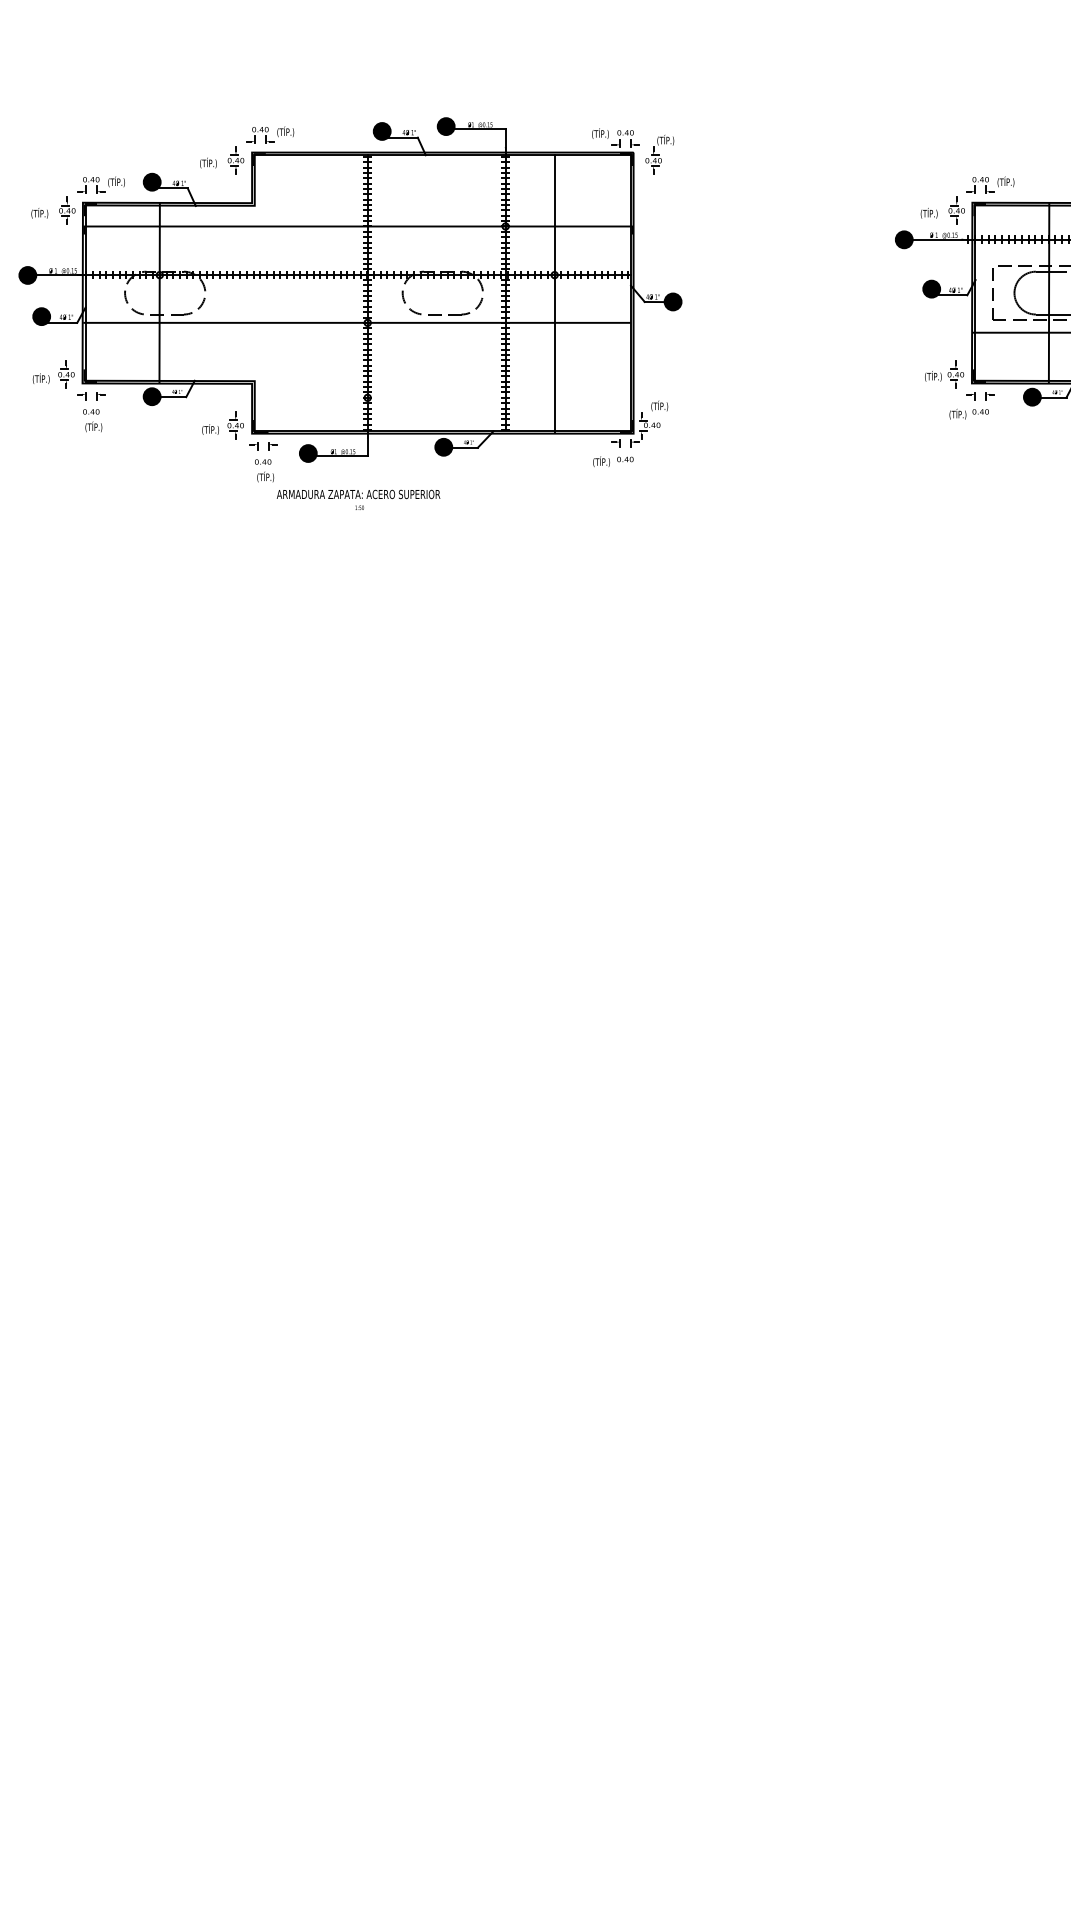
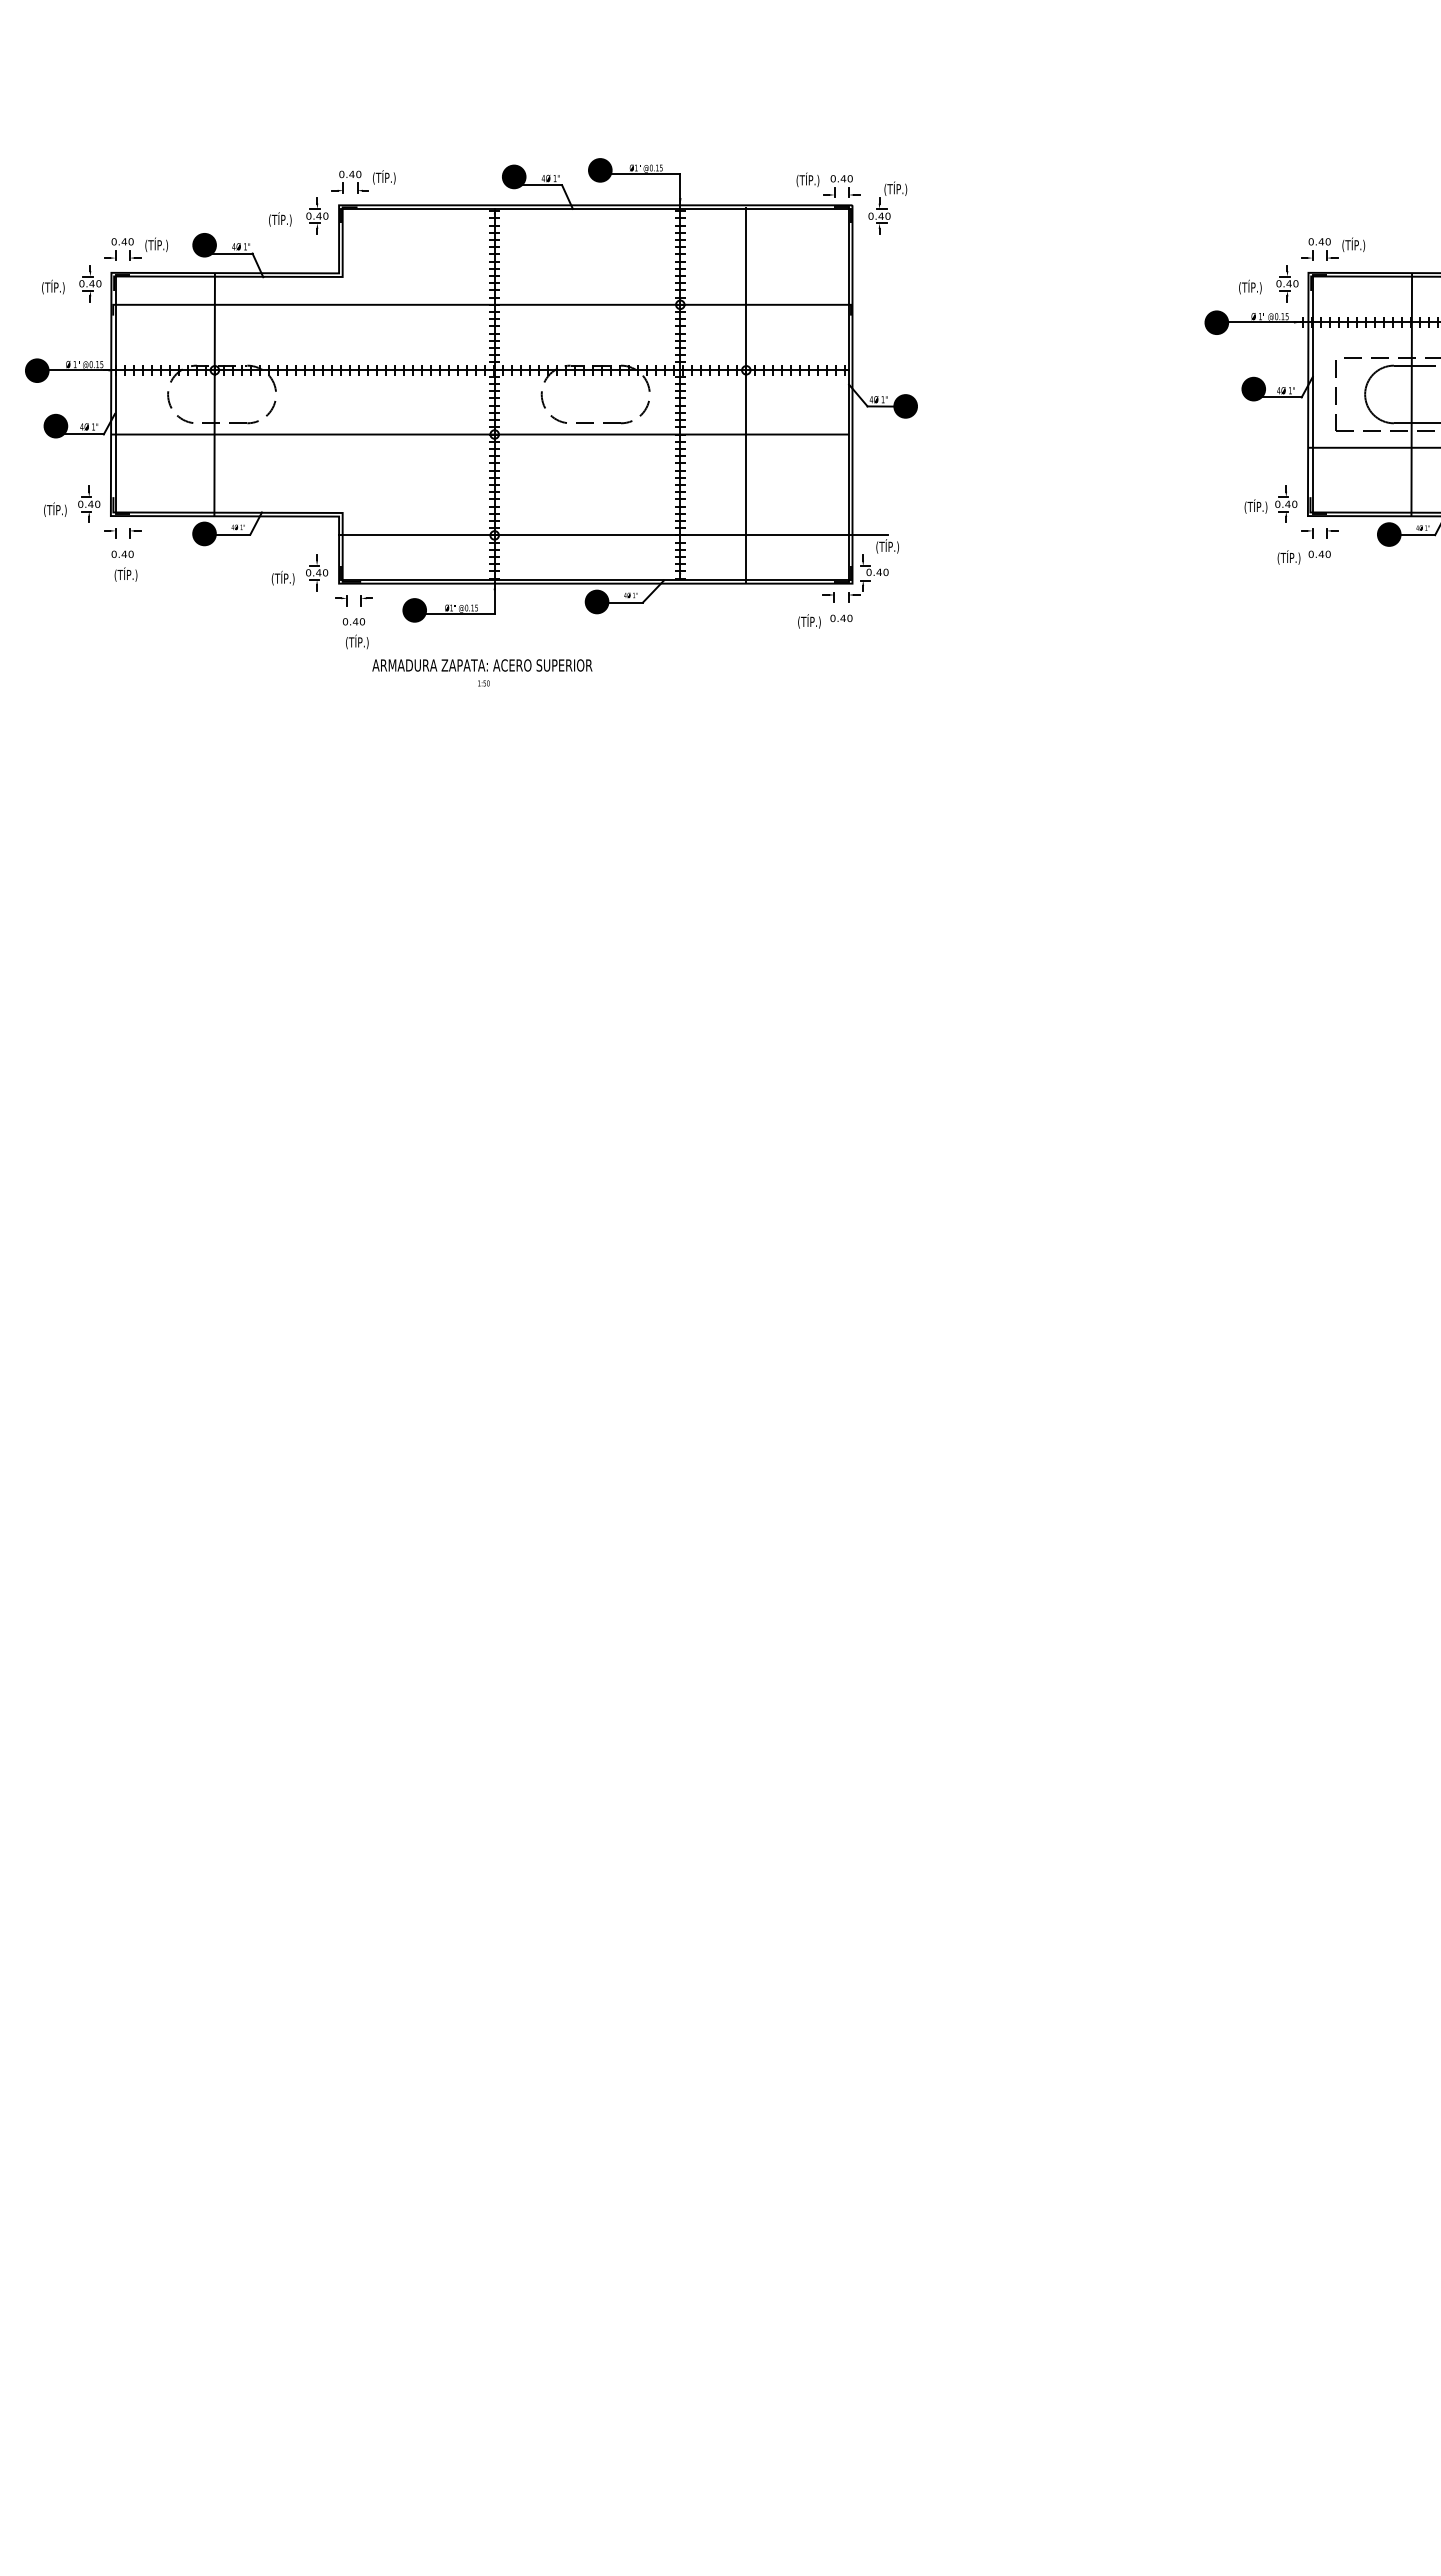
line: (455, 397) -> (613, 535), added

